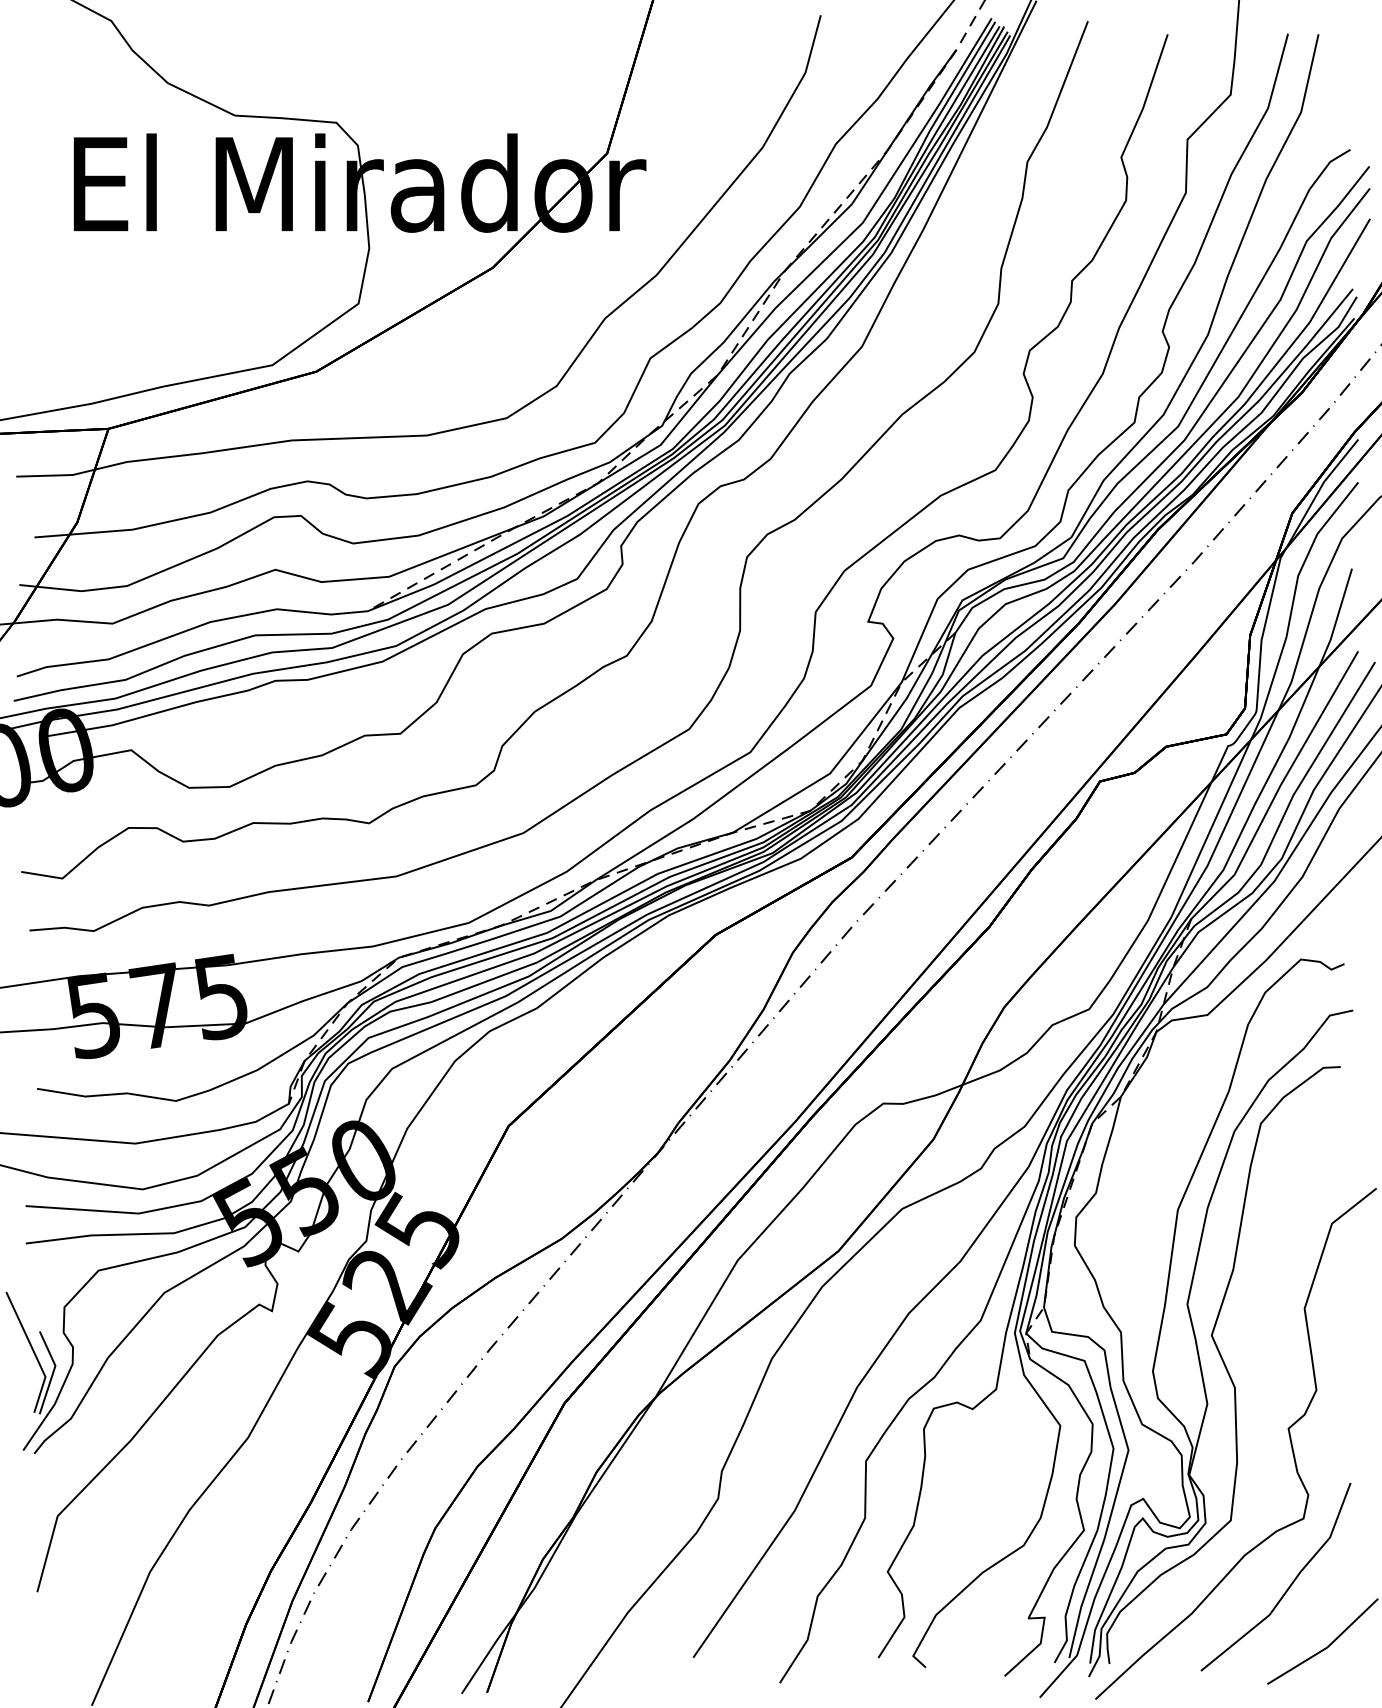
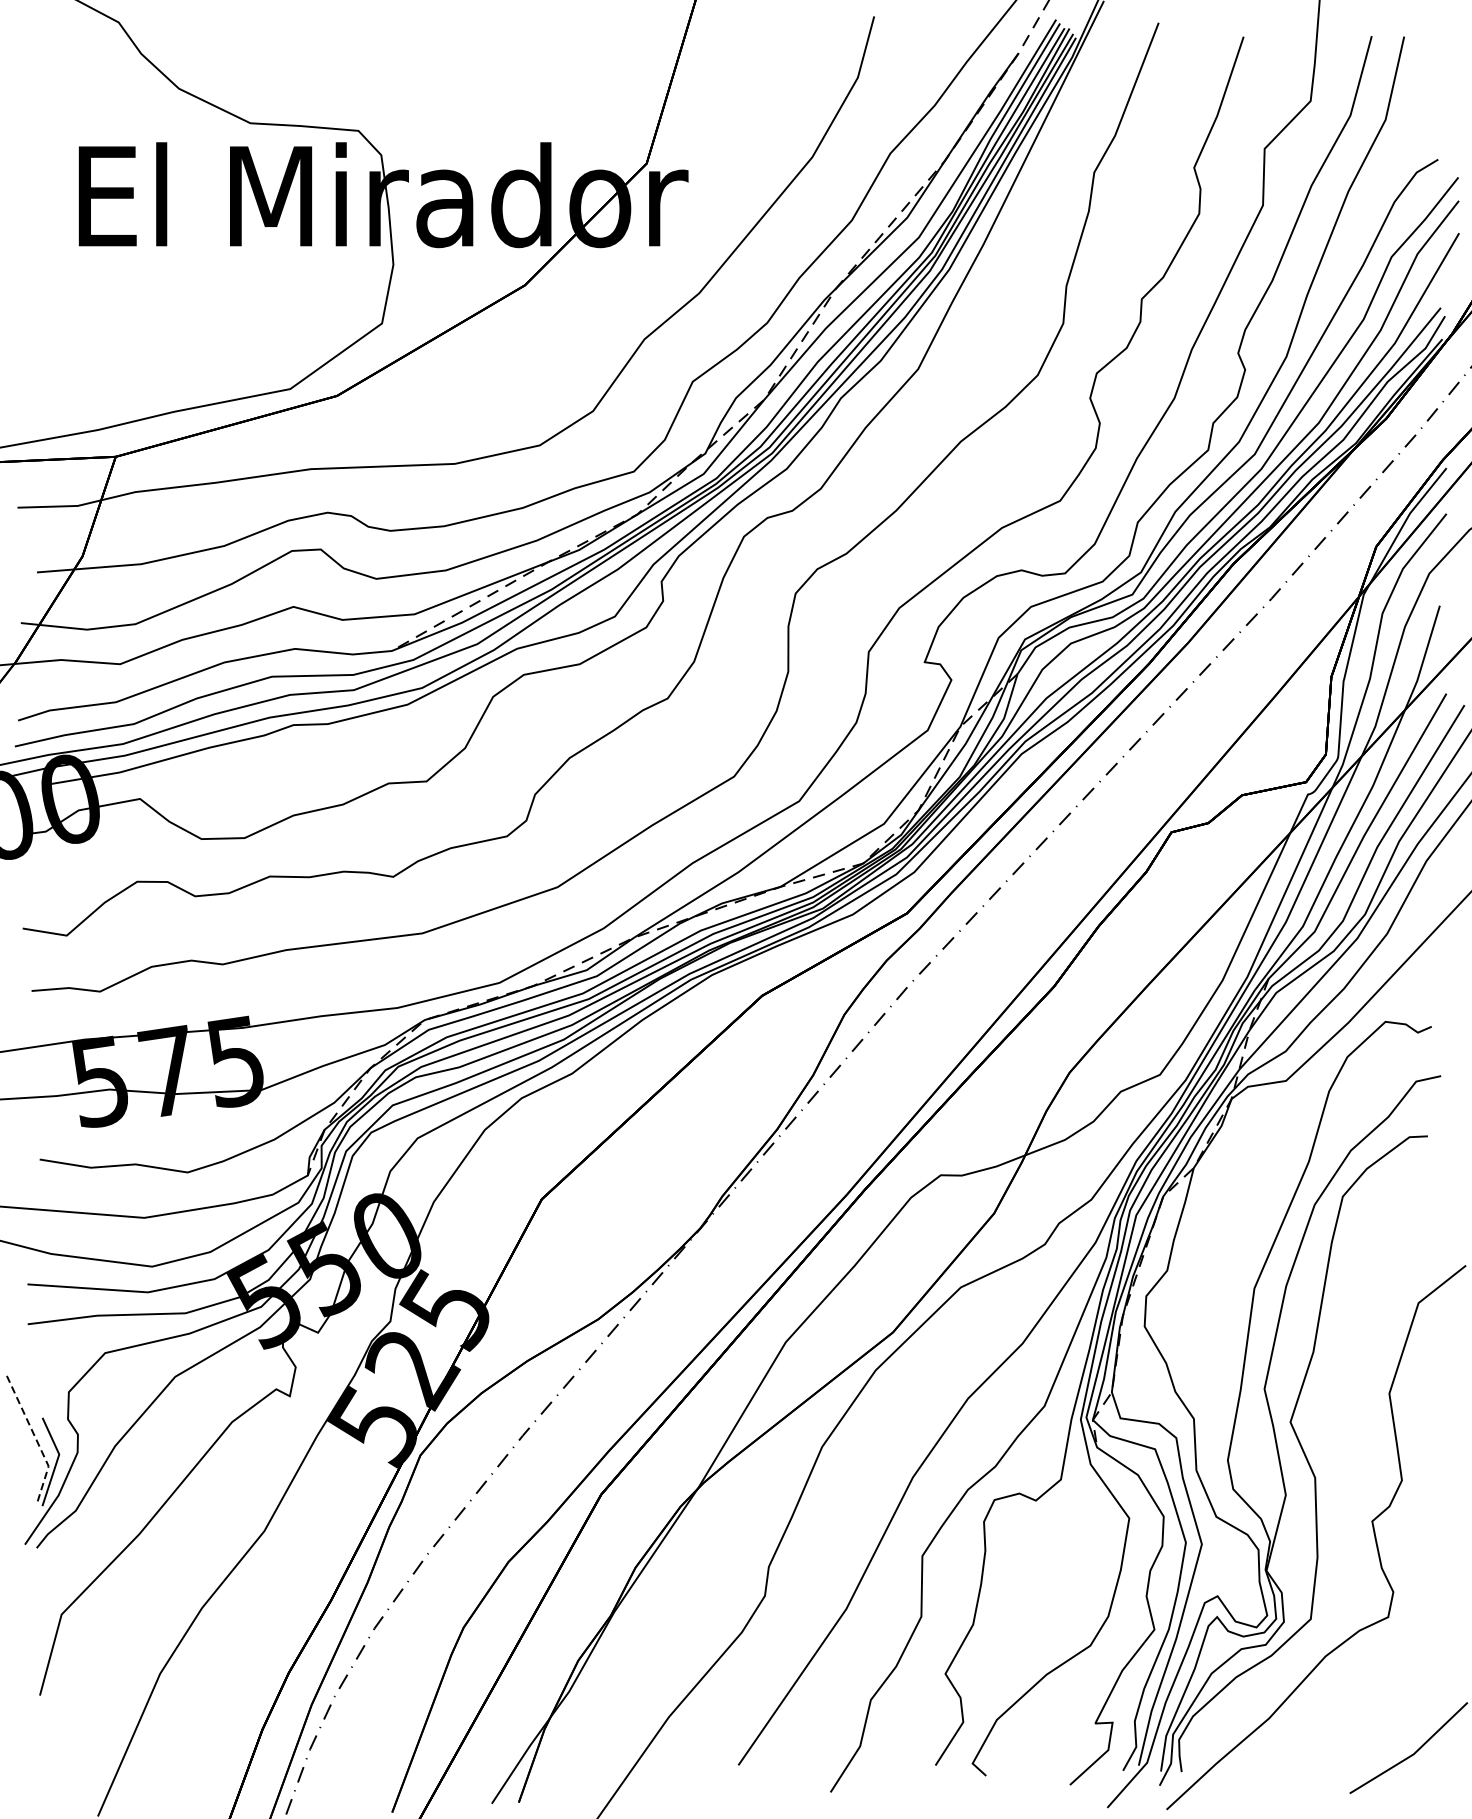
line: (34, 1352) -> (36, 1440), solid -> dashed
line: (1288, 1586) -> (1372, 1689), removed

